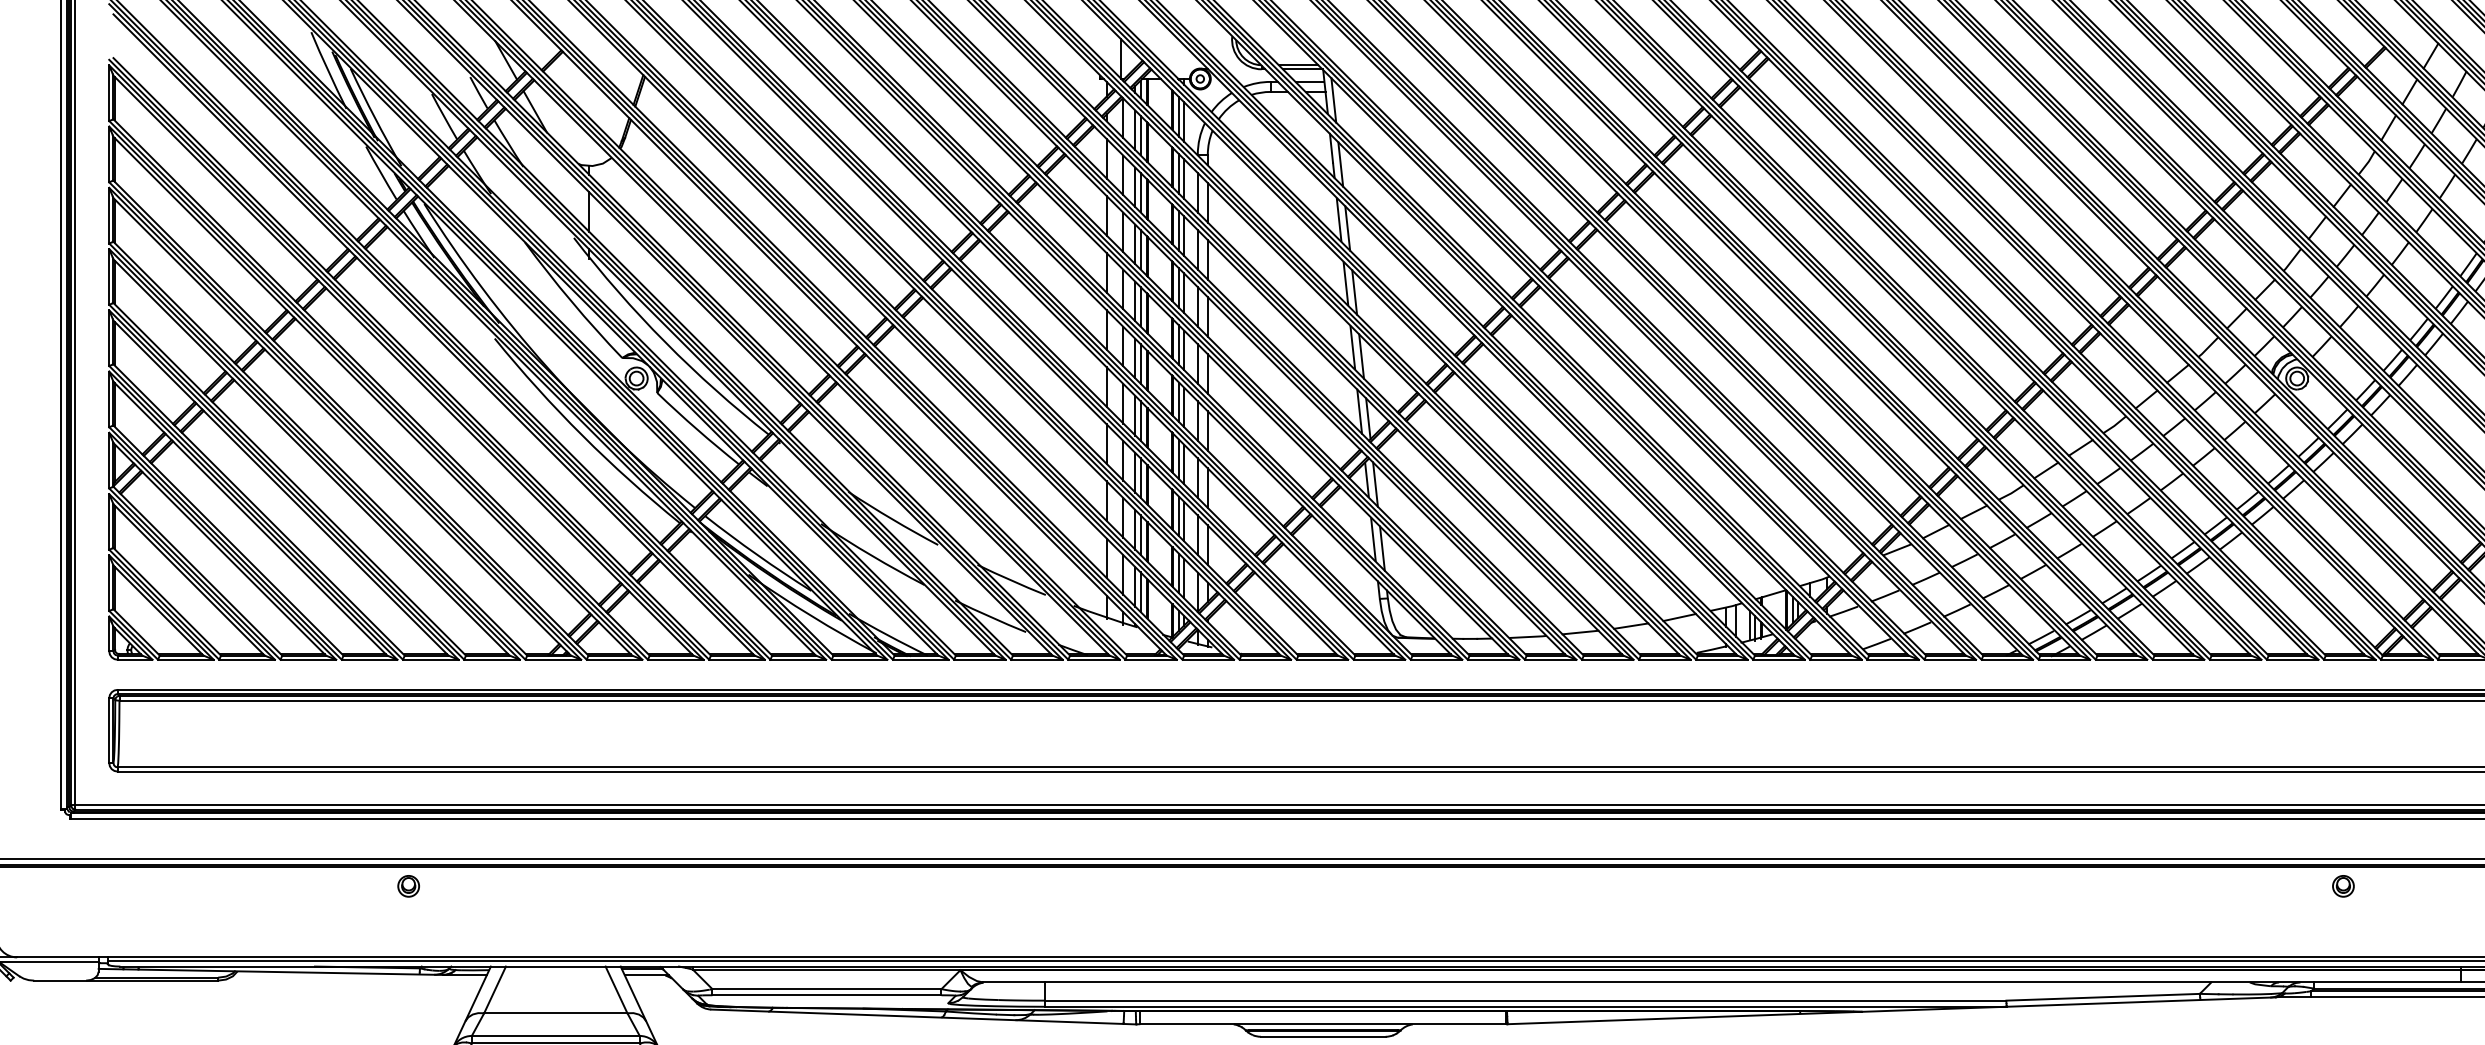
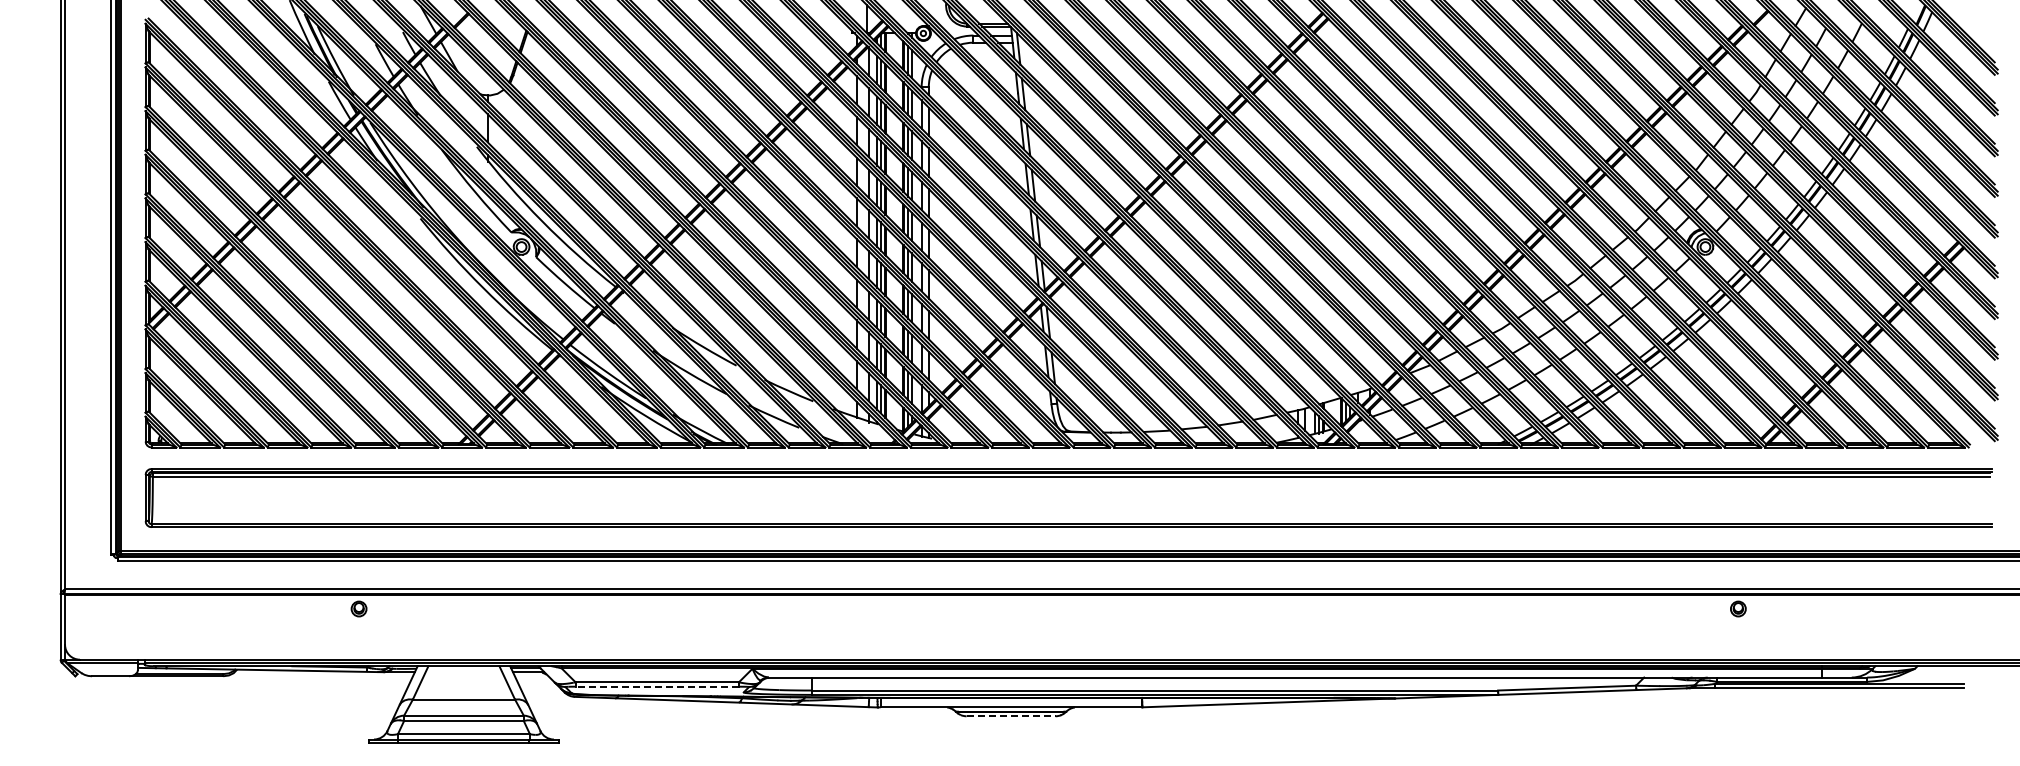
line: (827, 994) -> (657, 686), solid -> dashed
line: (1323, 1037) -> (1011, 716), solid -> dashed

